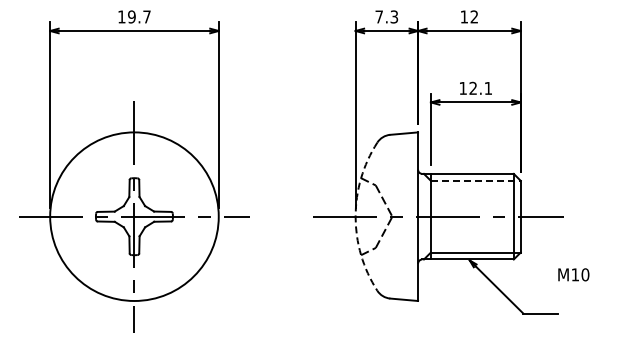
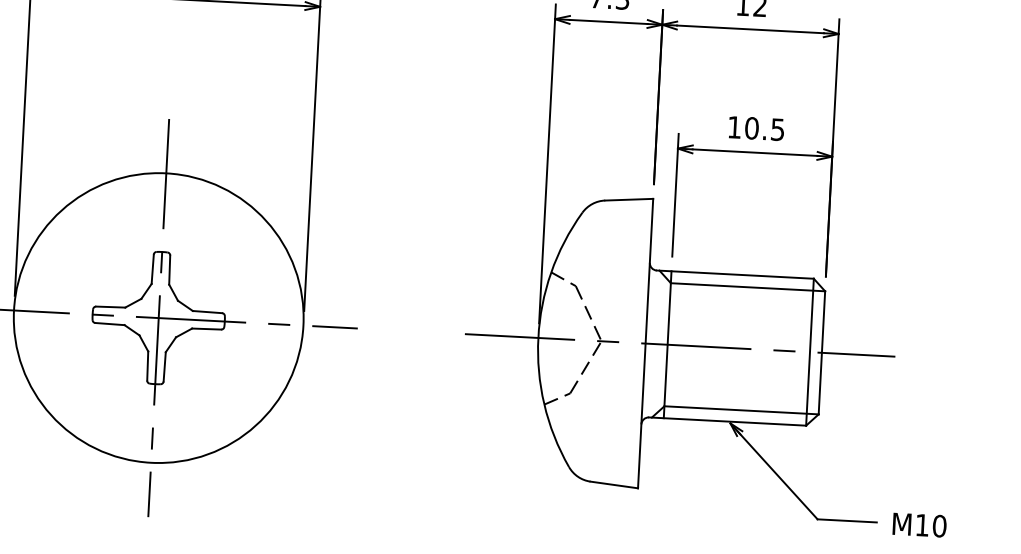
text: (480, 87) -> (764, 127), 12.1 -> 10.5
line: (475, 180) -> (747, 286), dashed -> solid
arc: (355, 216) -> (538, 337), dashed -> solid
text: (573, 274) -> (919, 524), moved

